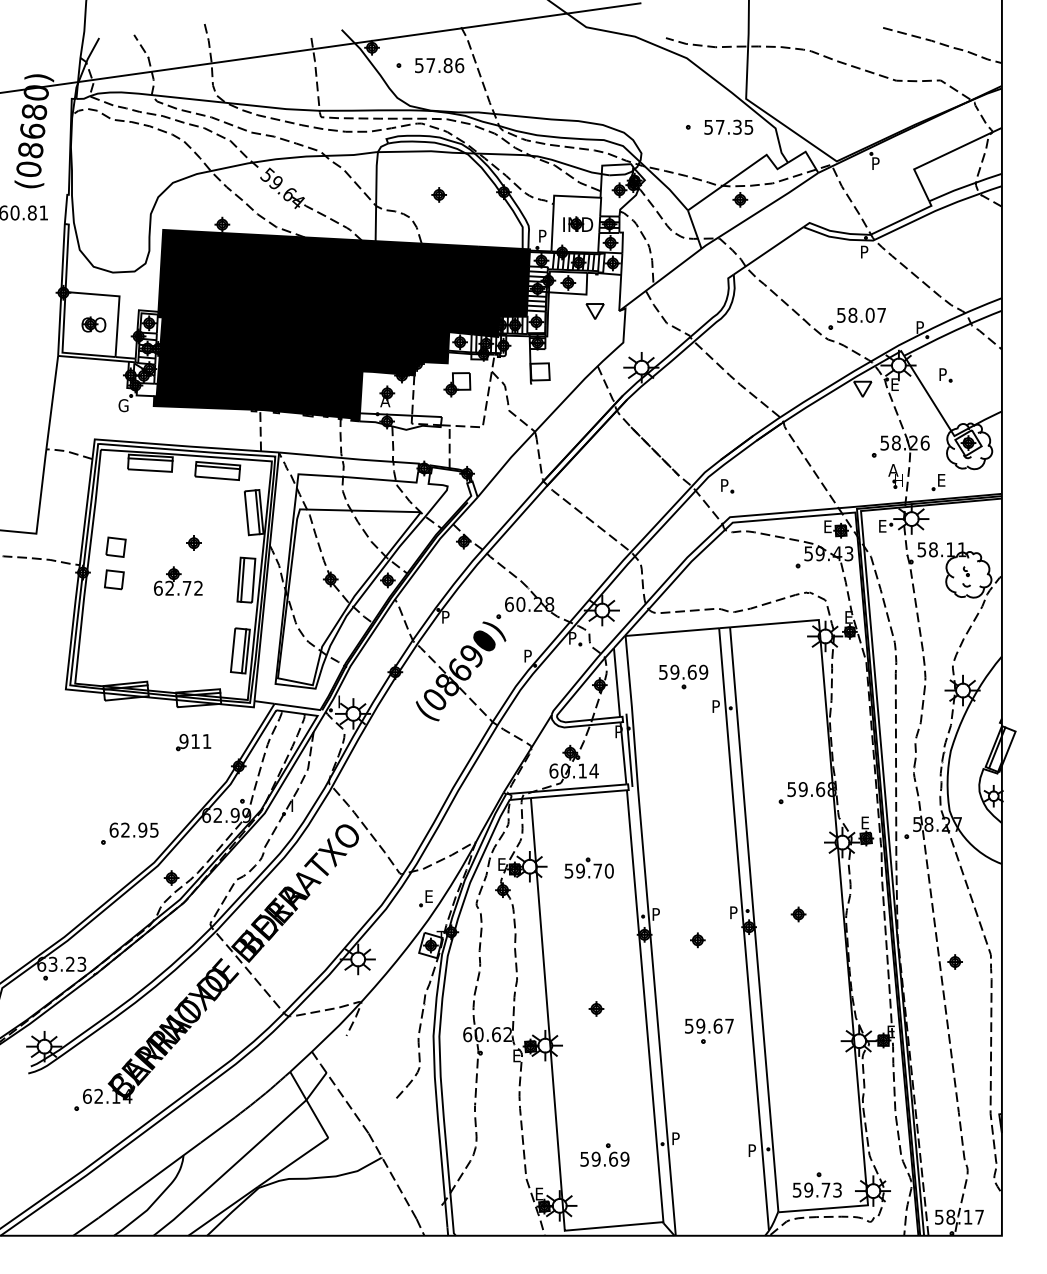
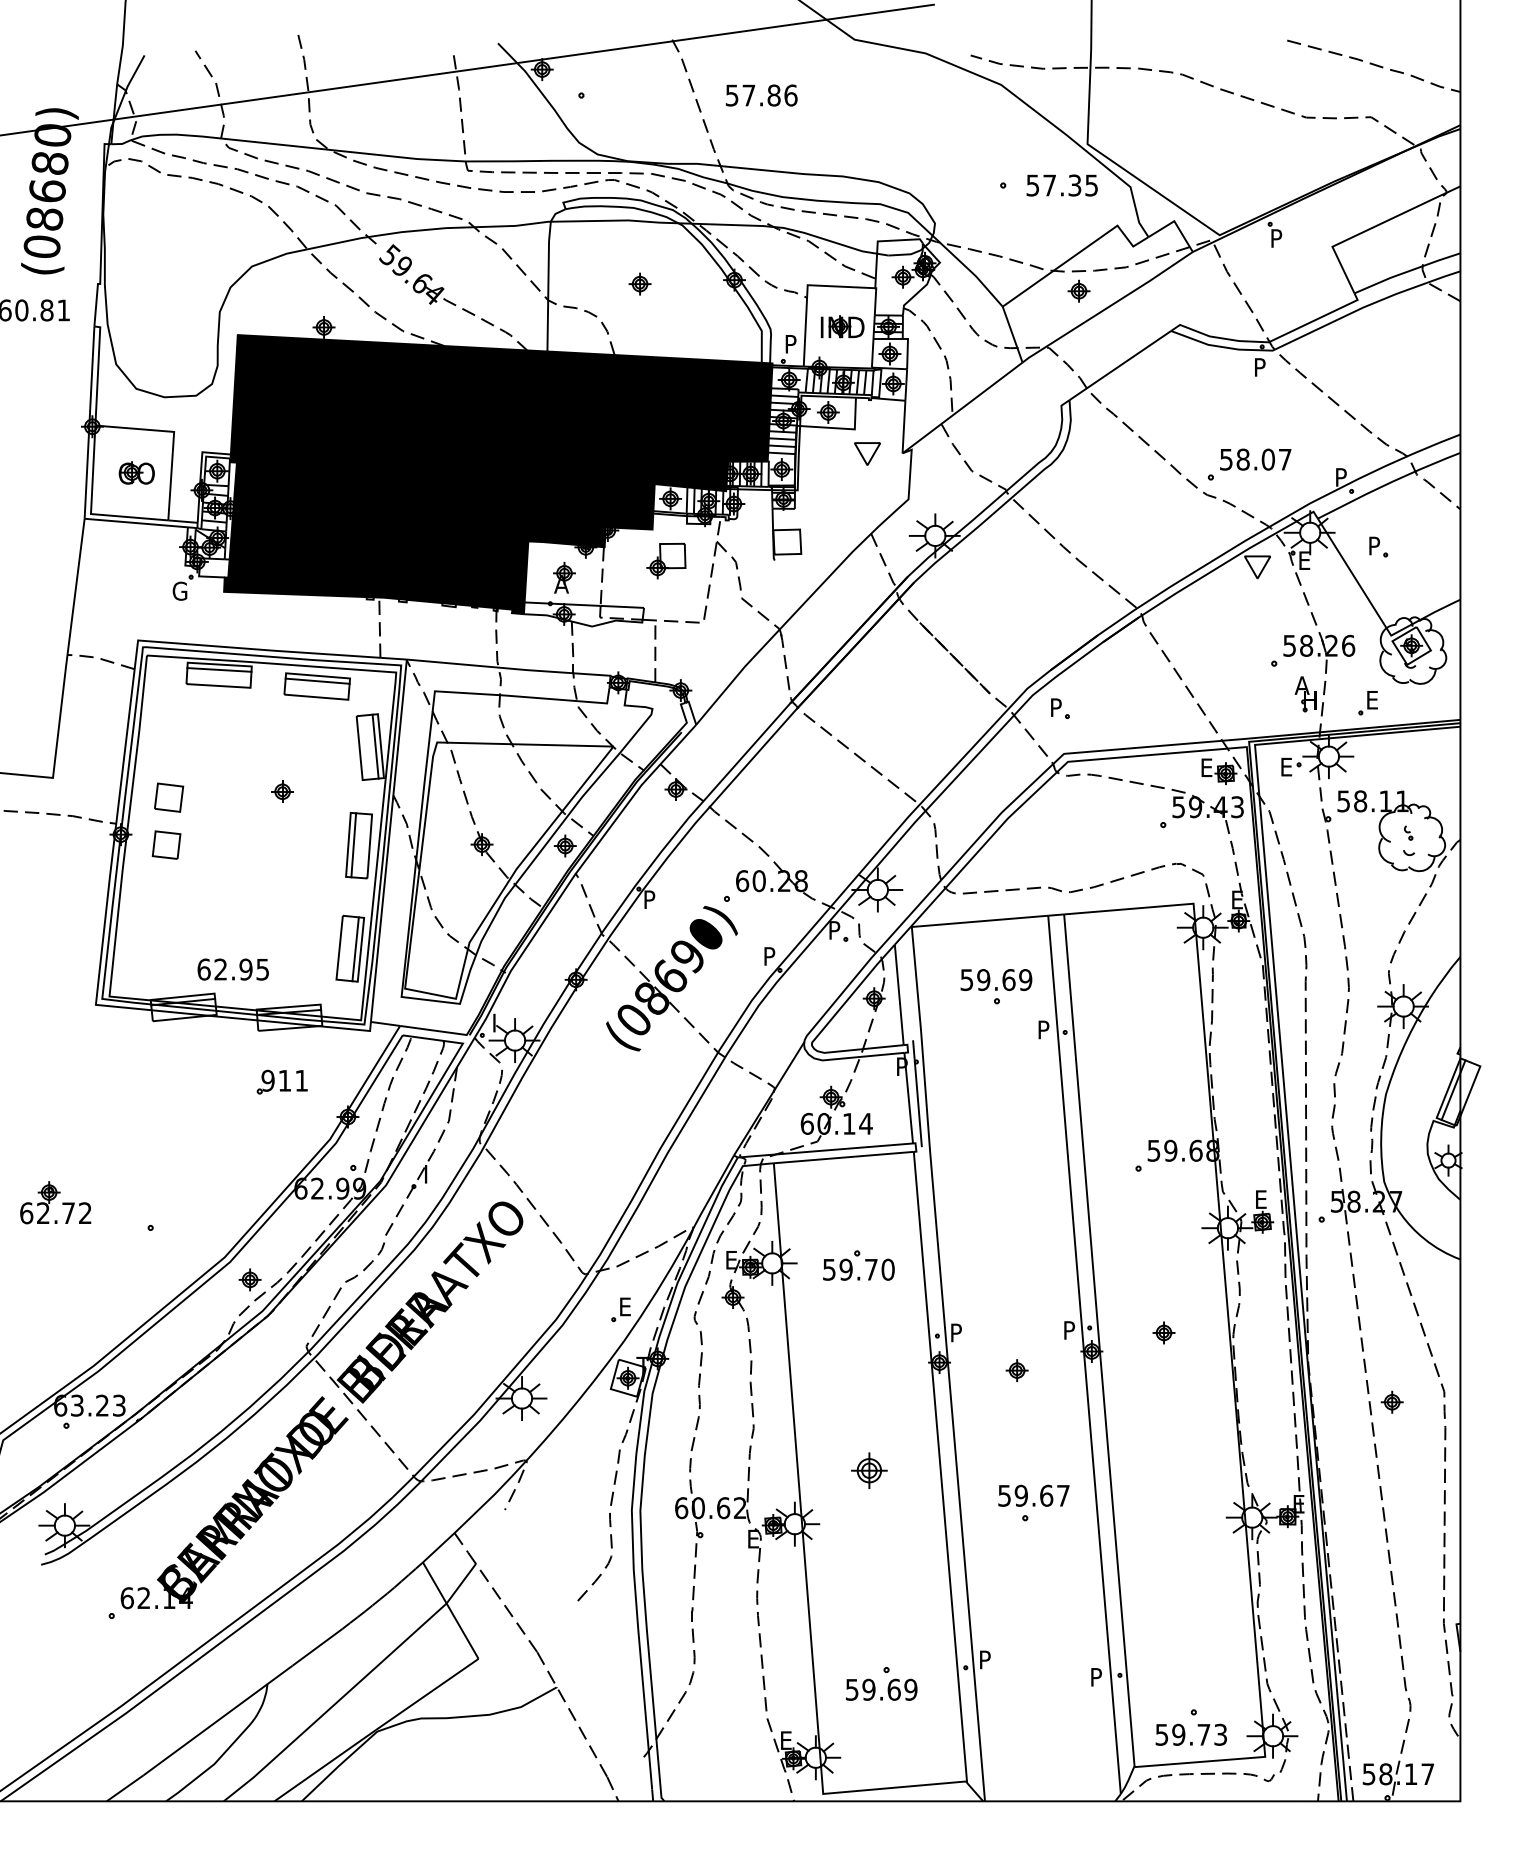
text: (439, 65) -> (761, 95), moved
part: (178, 580) -> (56, 1201), moved
text: (133, 829) -> (232, 968), moved
part: (596, 1008) -> (869, 1470), size x1.6

